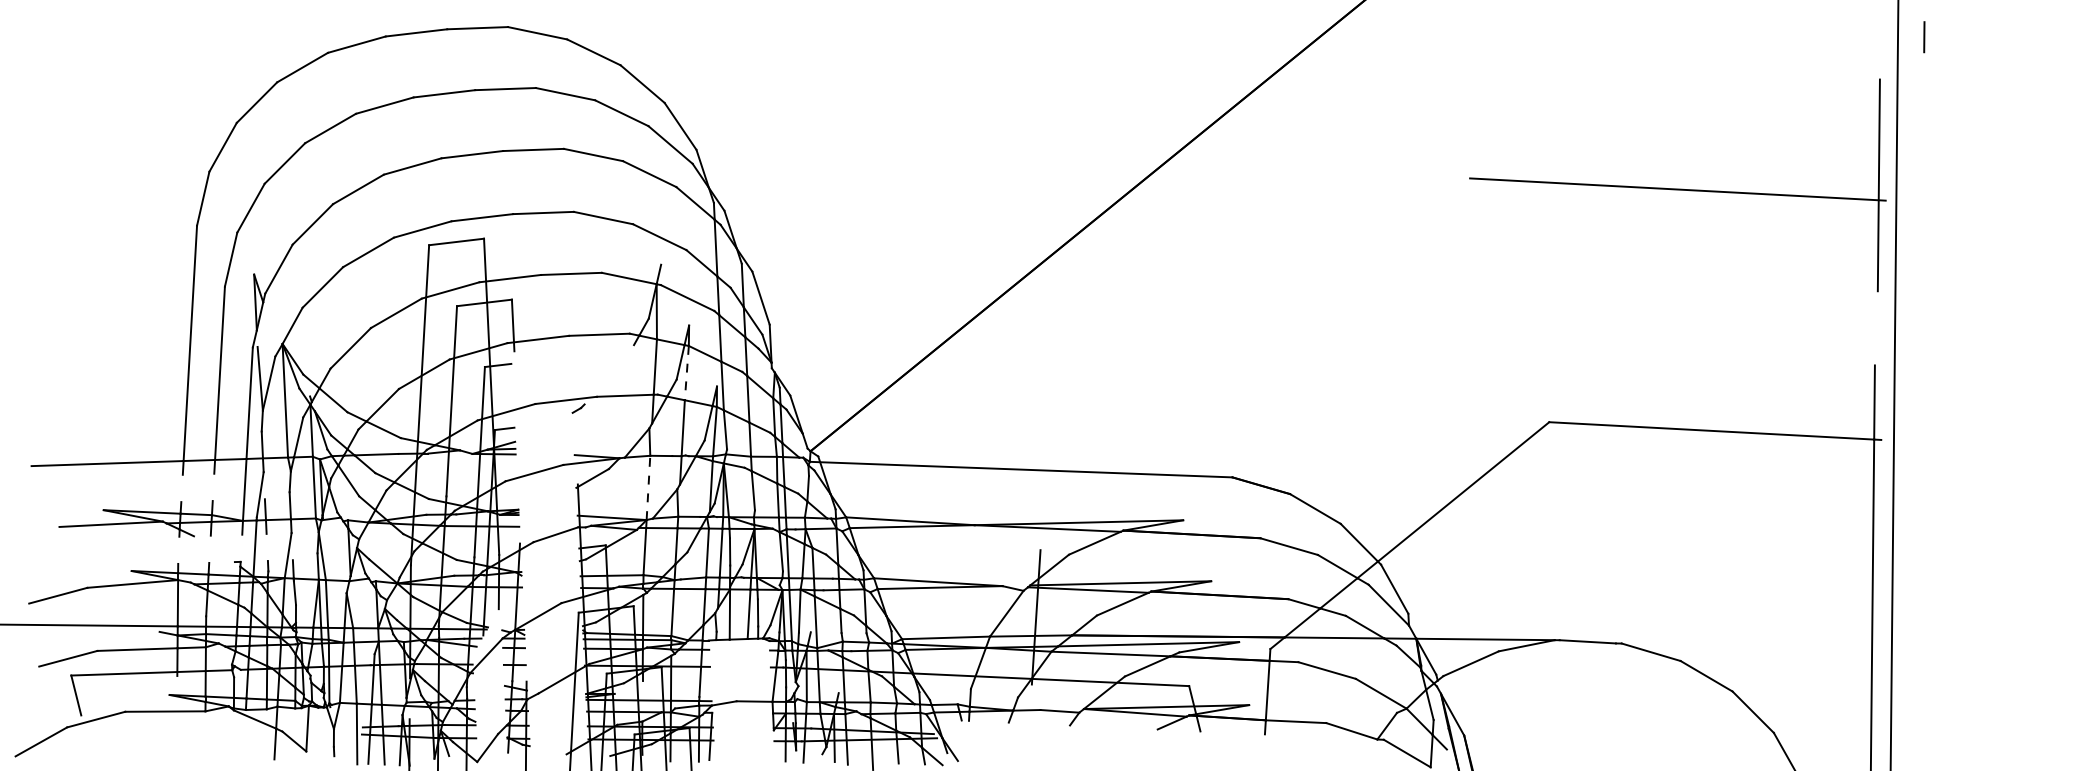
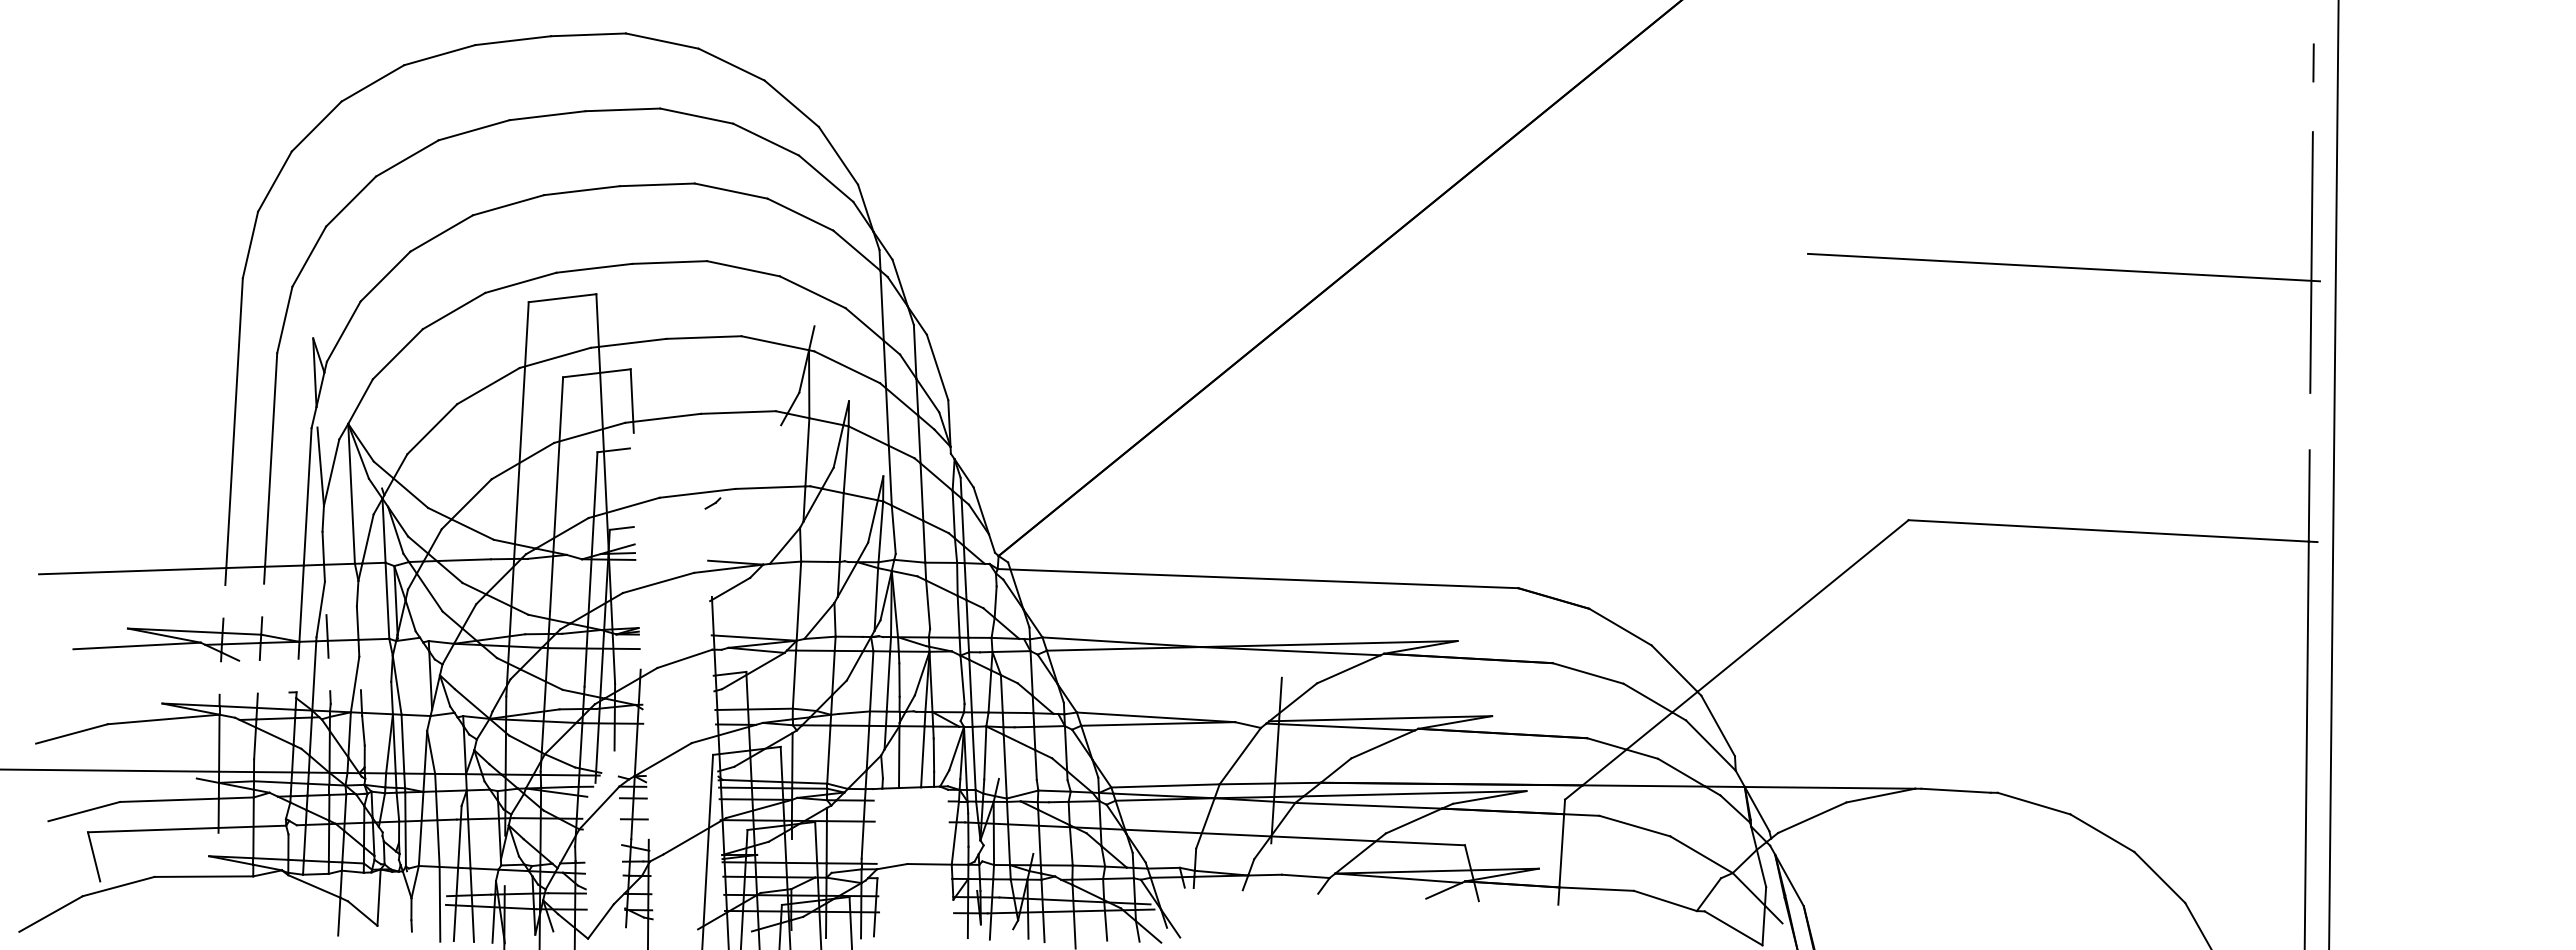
line: (1924, 36) -> (2313, 62), moved
part: (1677, 185) -> (2063, 262), moved
line: (687, 372) -> (846, 459), dashed -> solid
line: (648, 488) -> (798, 601), dashed -> solid

